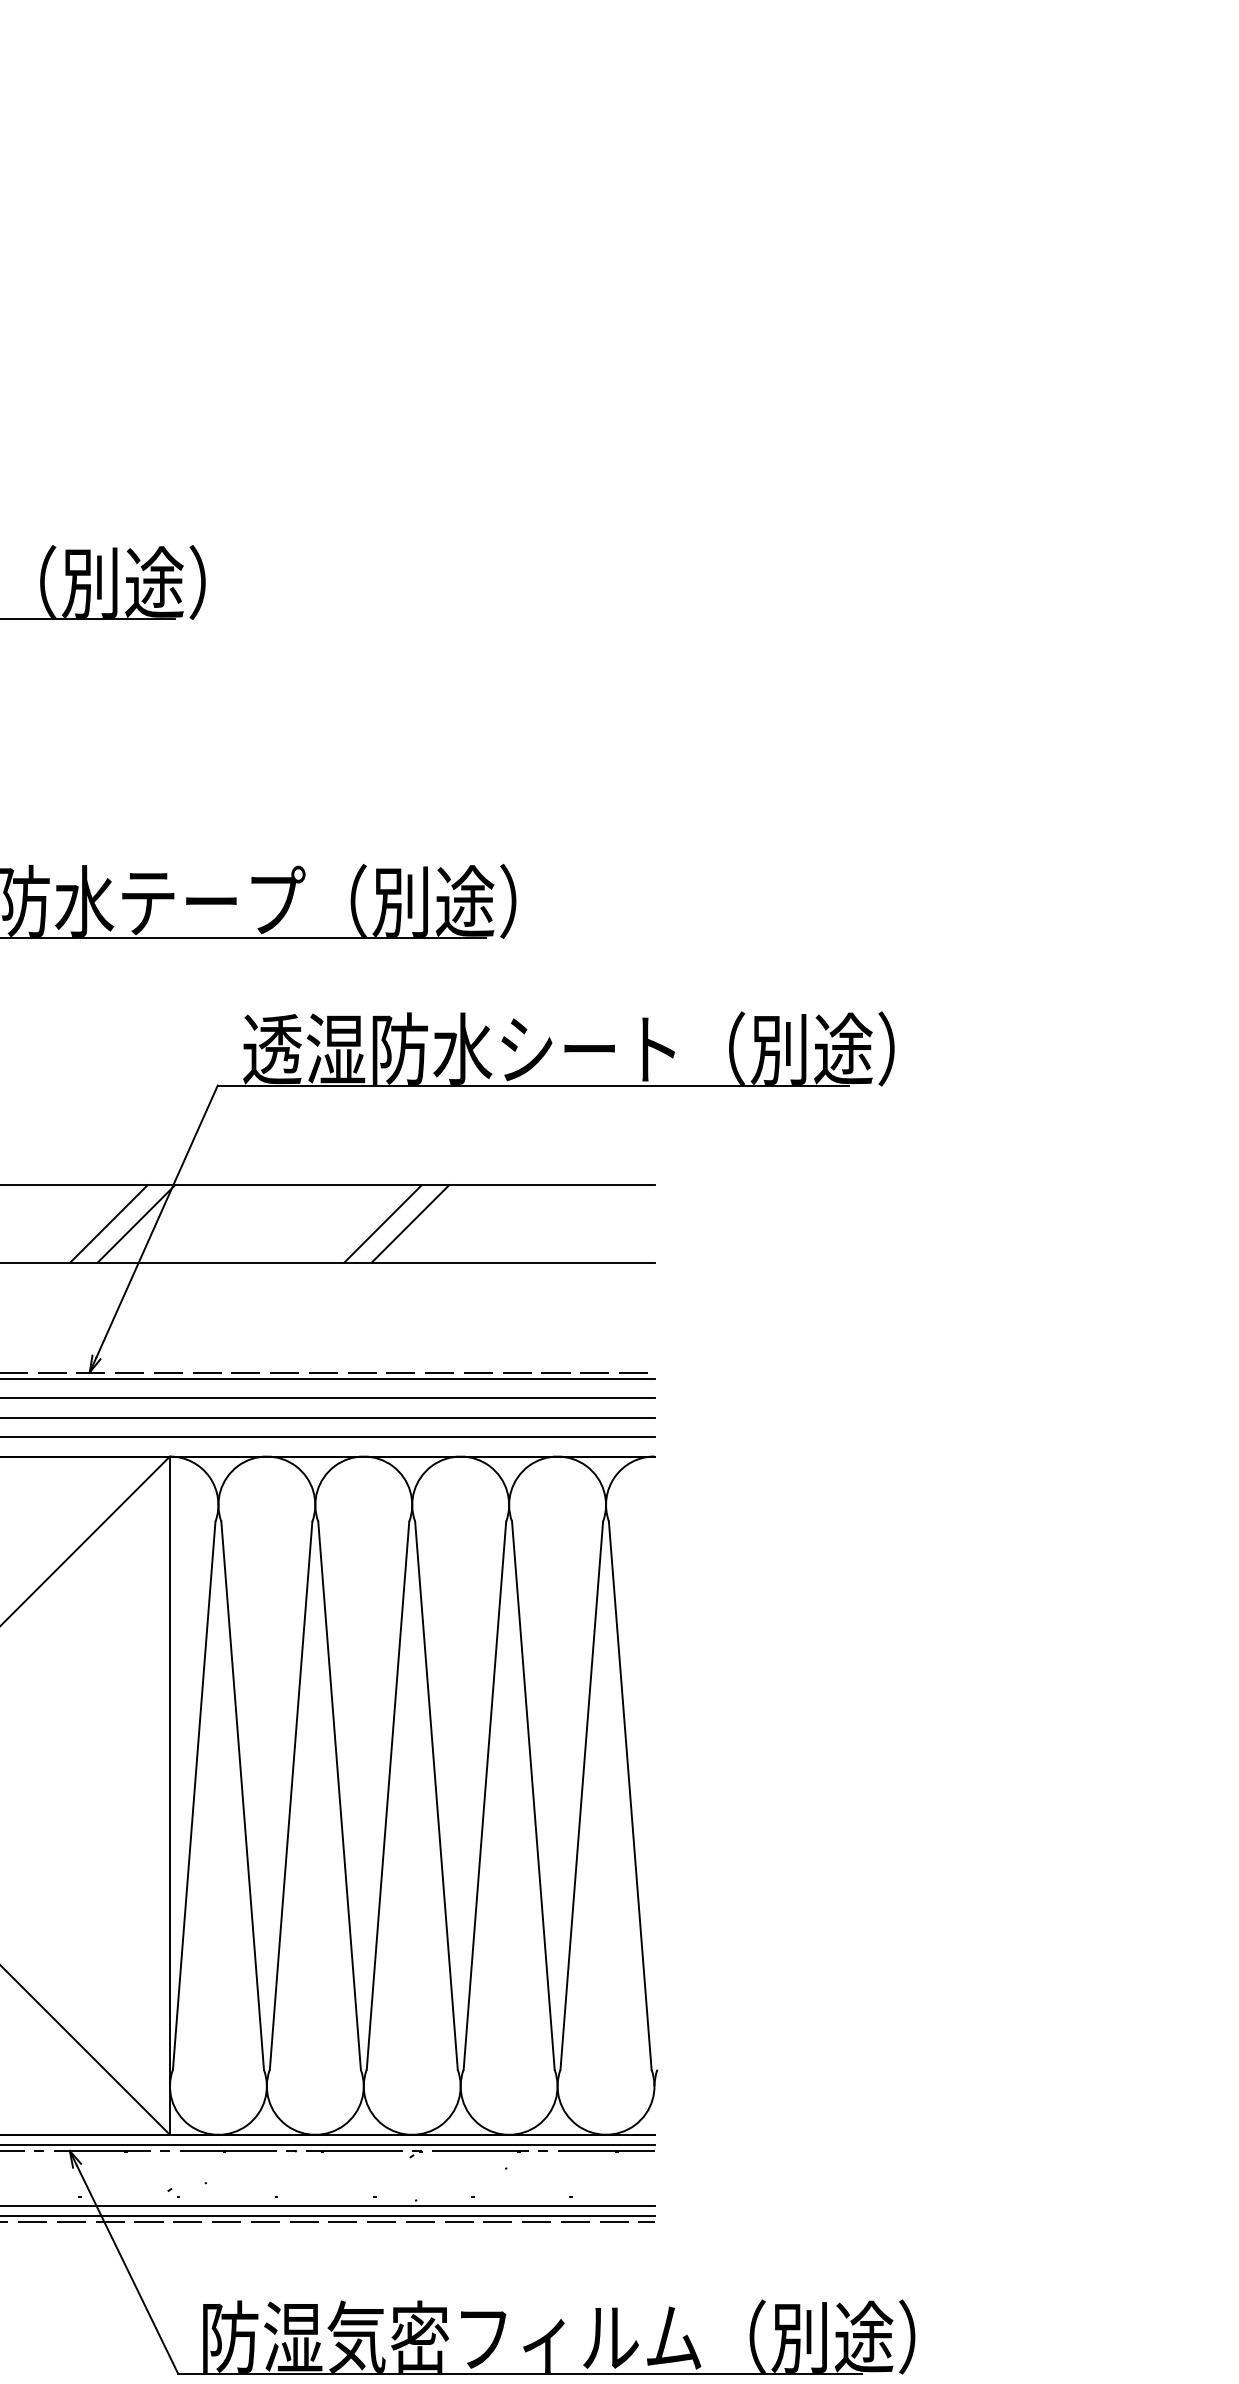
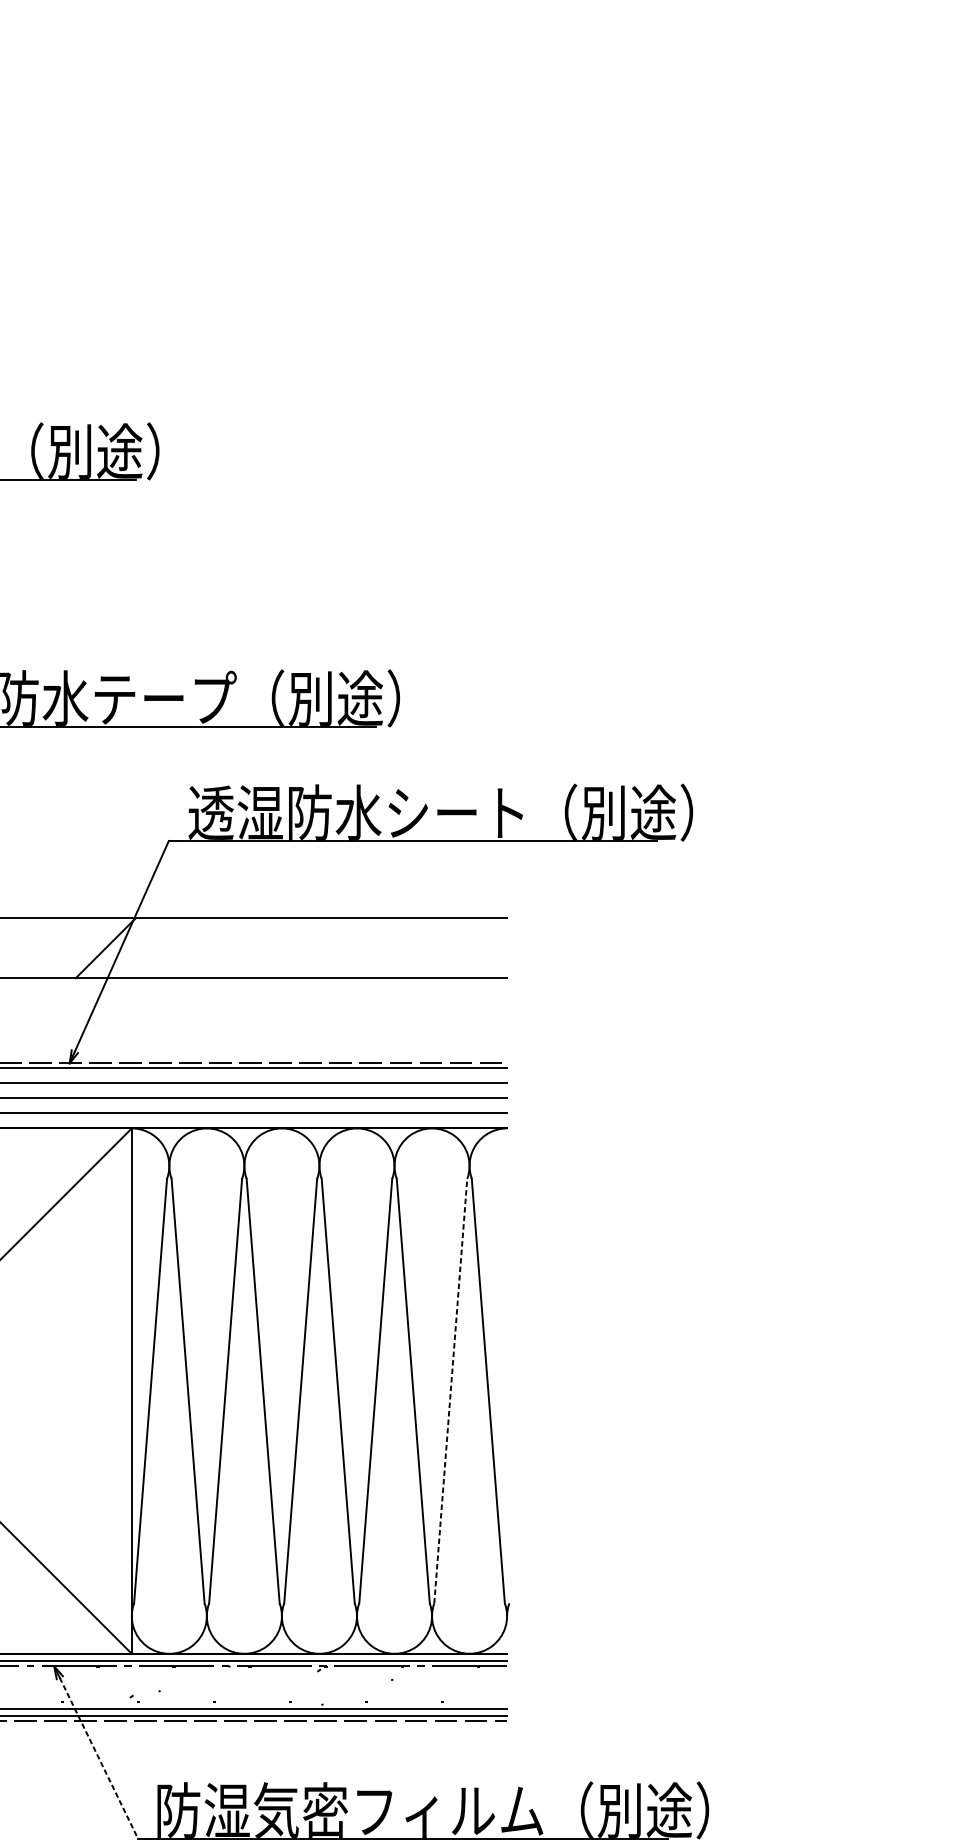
line: (108, 1223) -> (84, 947), removed
line: (382, 1223) -> (296, 947), removed
line: (410, 1223) -> (318, 947), removed
line: (581, 1795) -> (450, 1390), solid -> dashed
line: (127, 2269) -> (98, 1758), solid -> dashed

